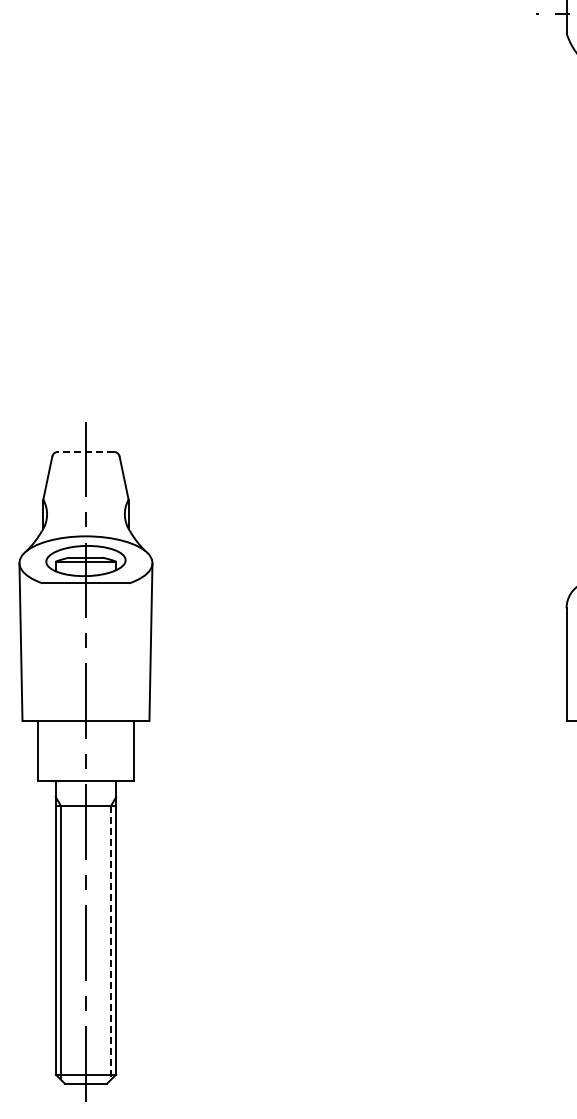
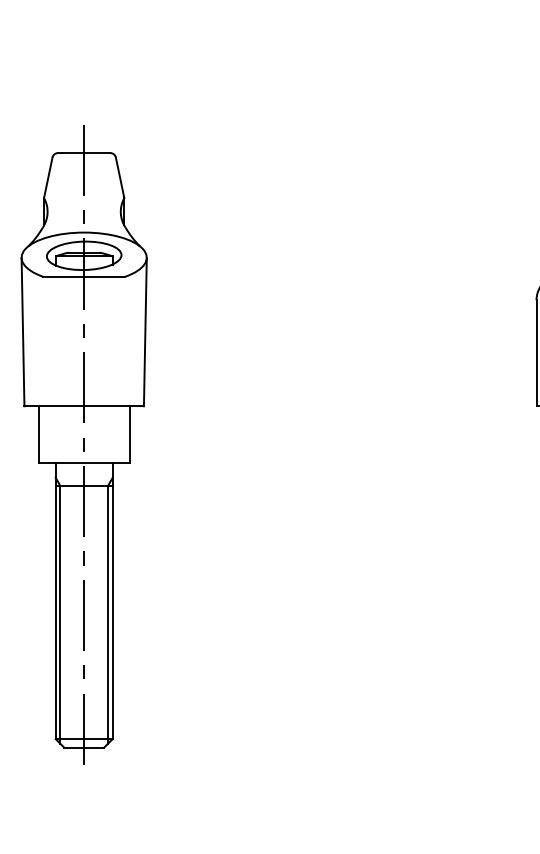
line: (85, 451) -> (83, 152), dashed -> solid
line: (111, 942) -> (108, 614), dashed -> solid

